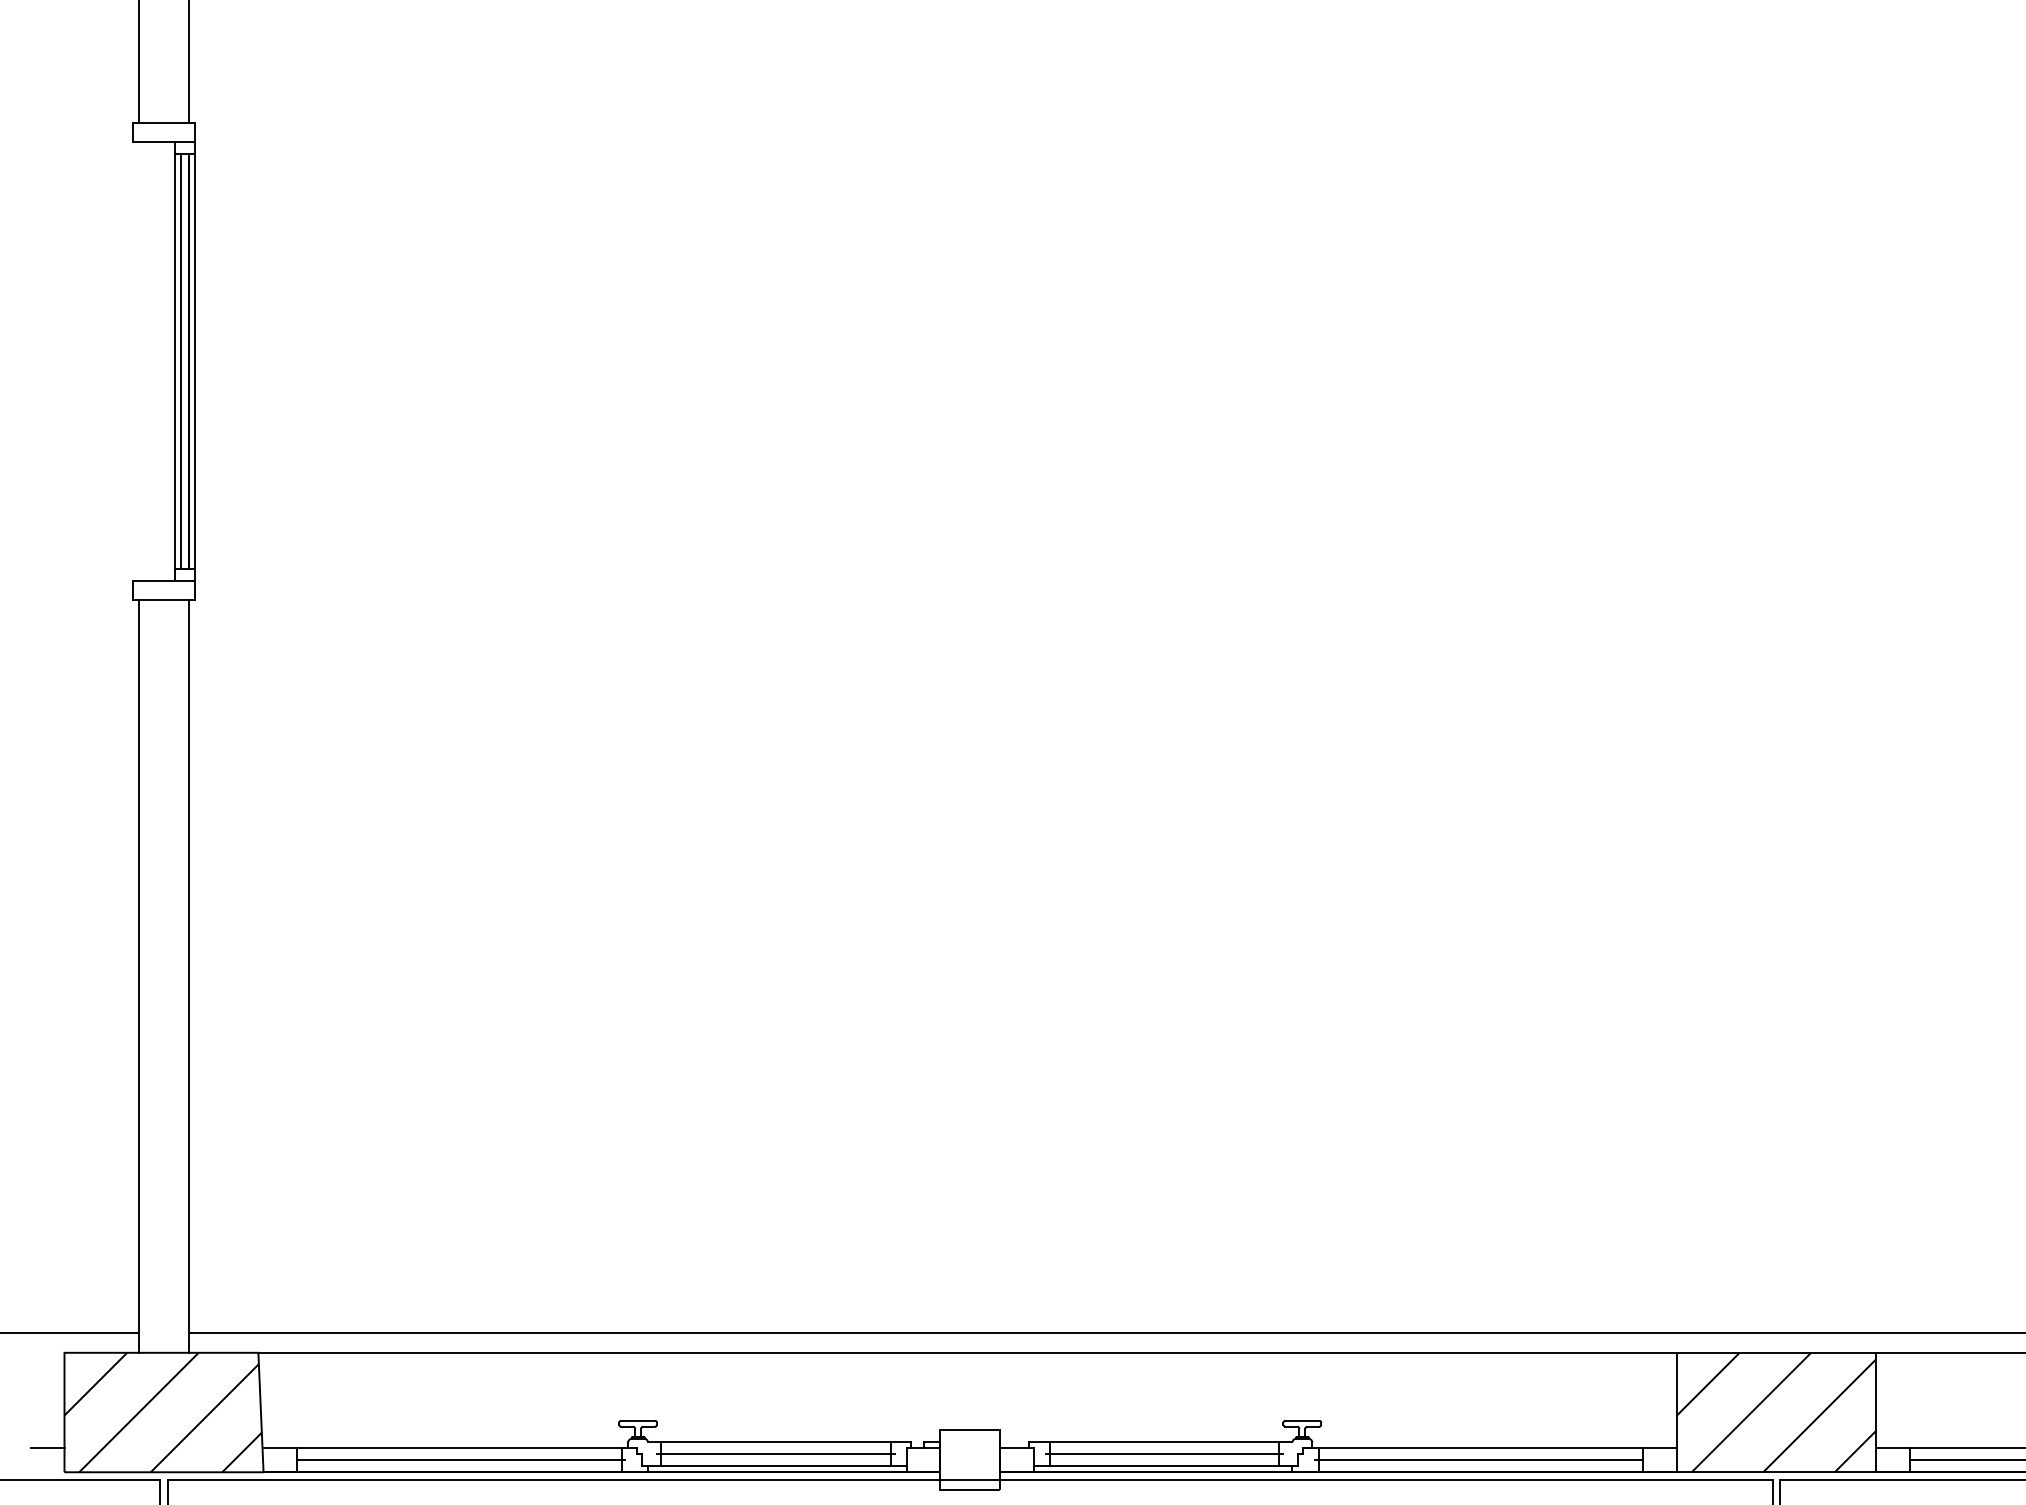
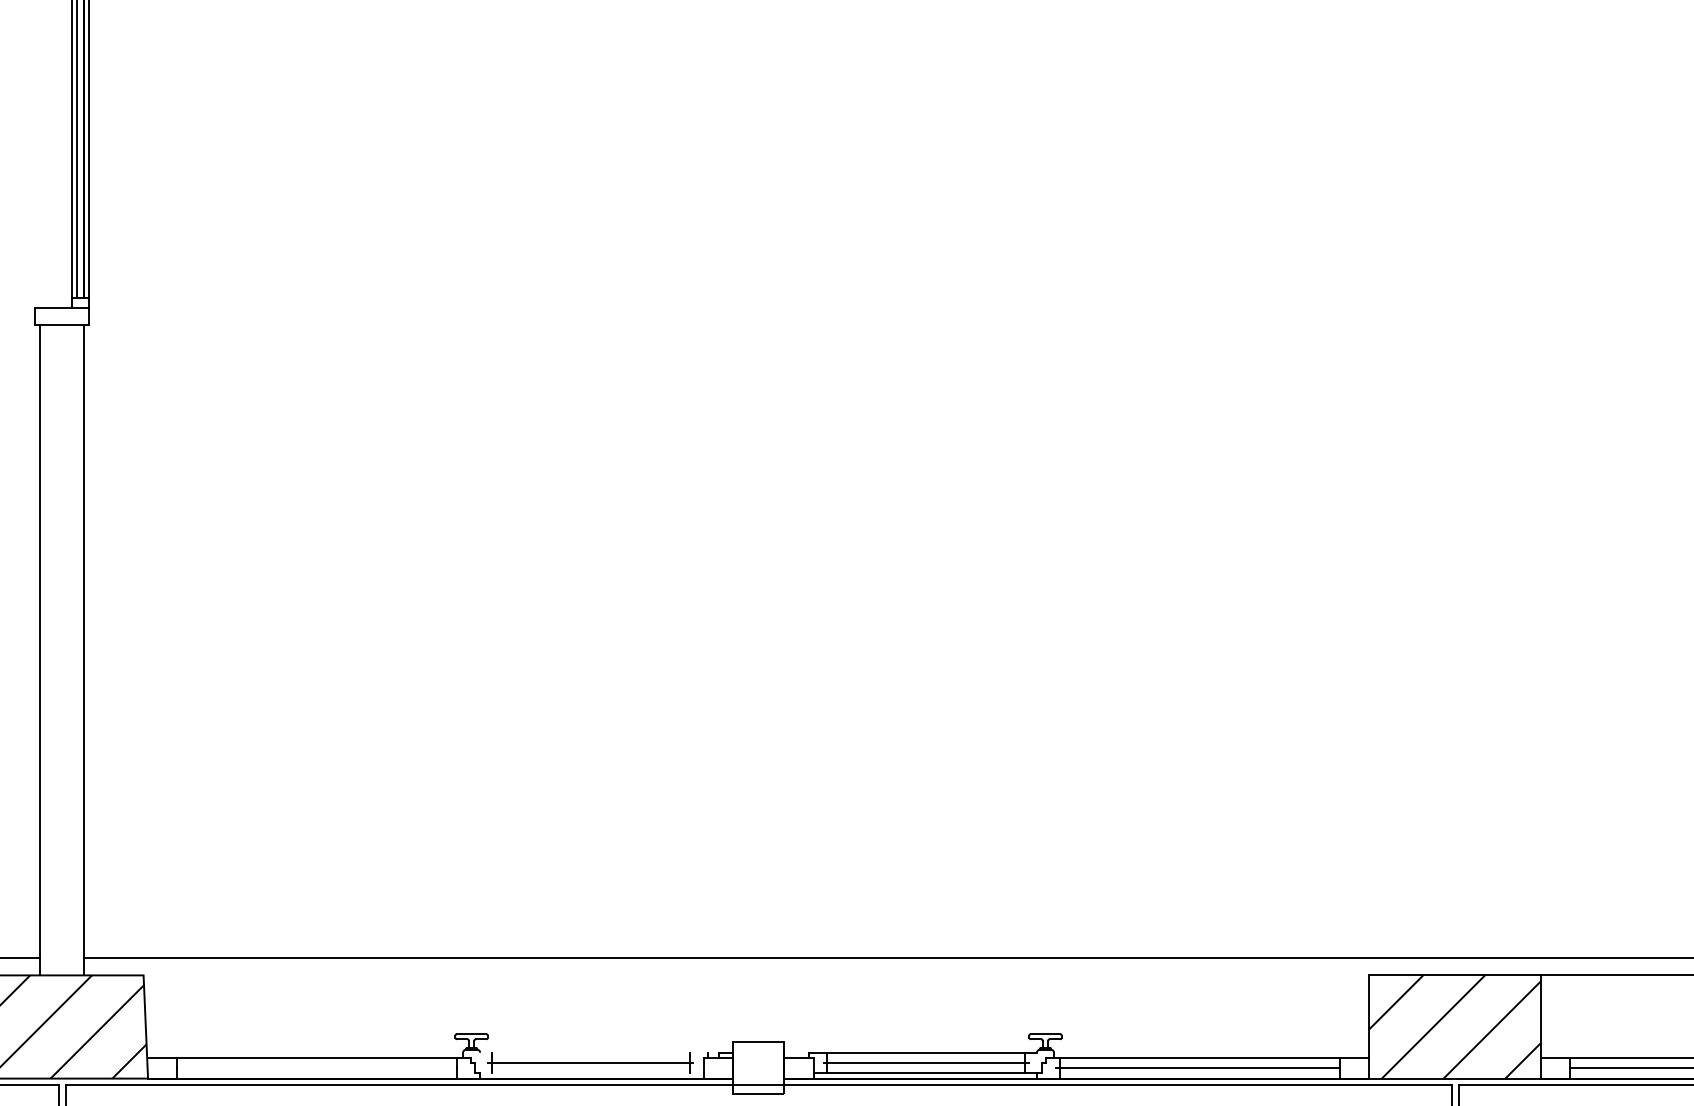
line: (967, 1352) -> (756, 975), removed
line: (779, 1442) -> (593, 1052), removed
line: (461, 1460) -> (319, 1068), removed
line: (777, 1466) -> (592, 1073), removed

